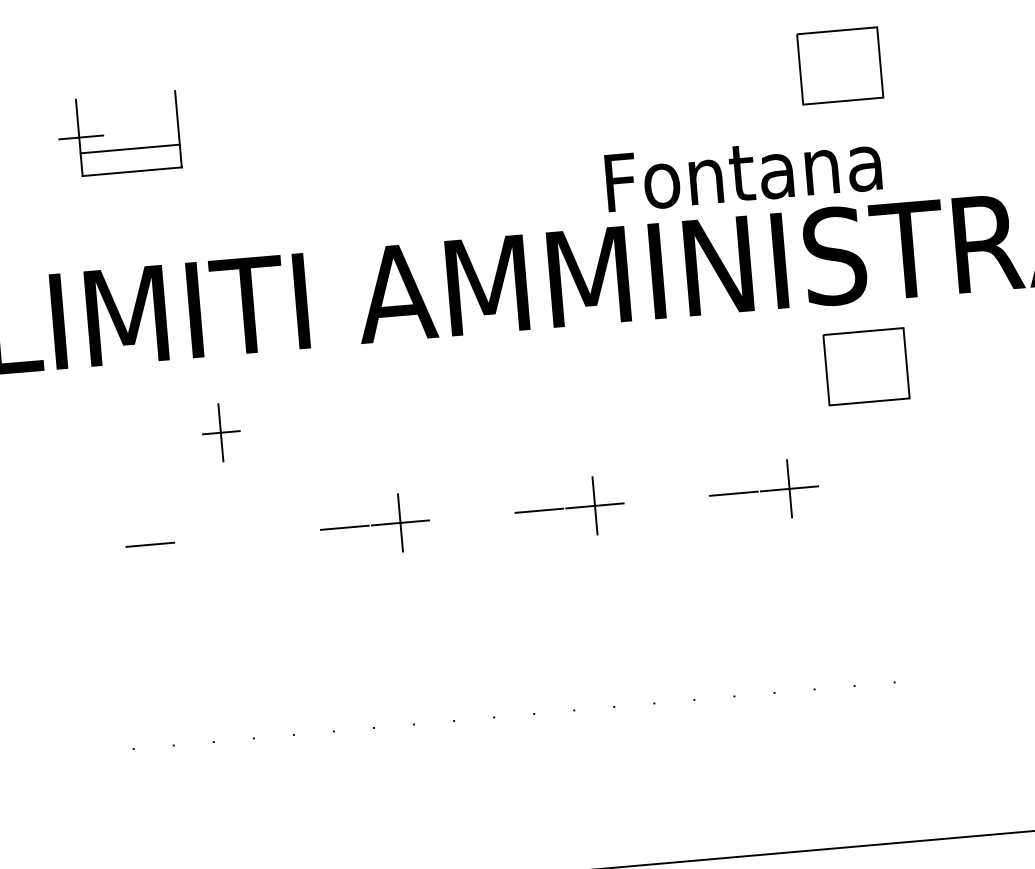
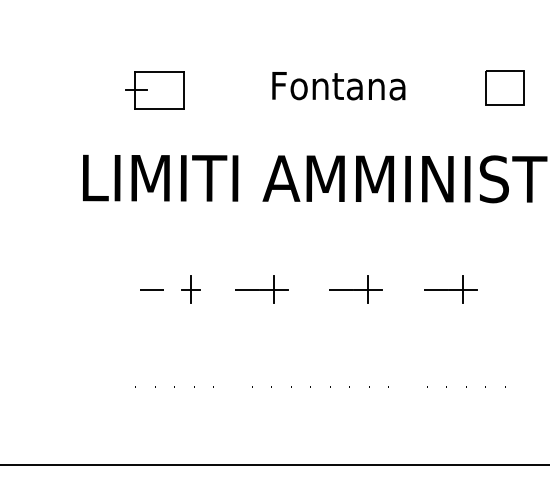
line: (130, 147) -> (159, 71), moved
text: (742, 173) -> (338, 86), moved
part: (865, 365) -> (504, 233), removed
part: (219, 432) -> (190, 289), moved

